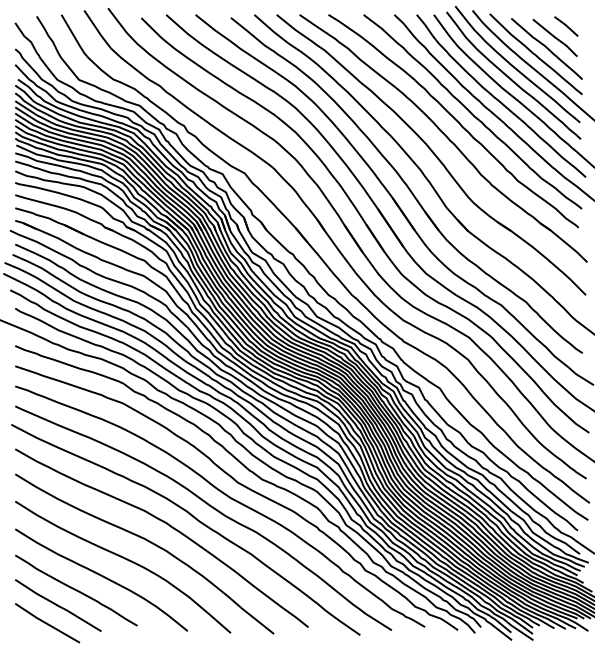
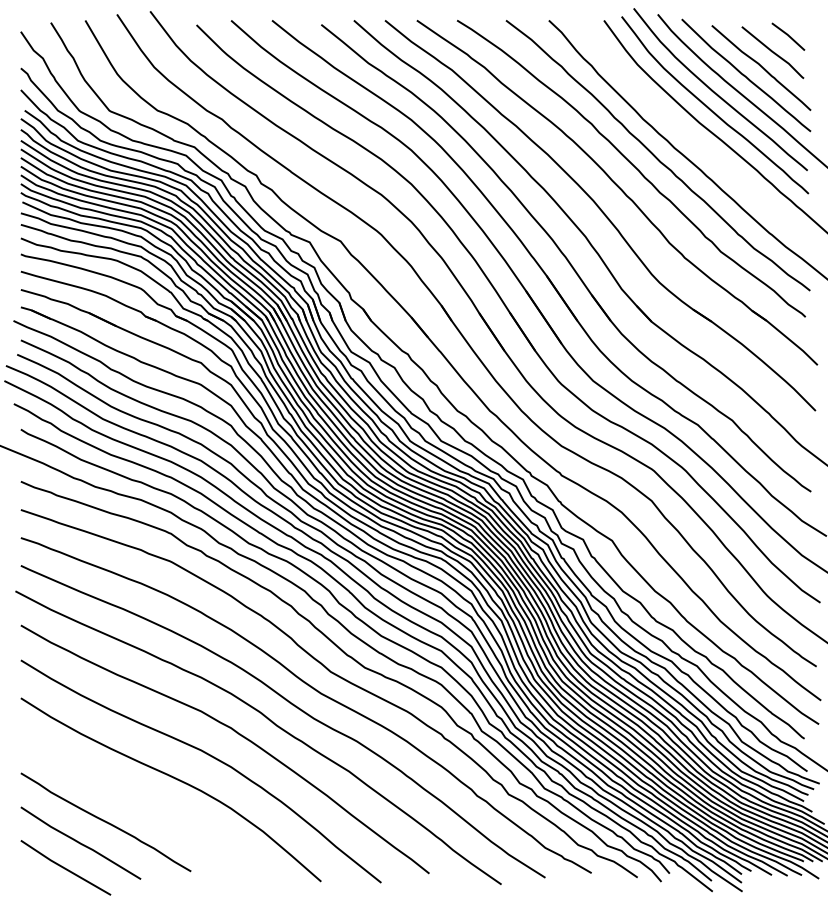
curve: (497, 98) -> (692, 137), removed
curve: (102, 577) -> (142, 803), removed

